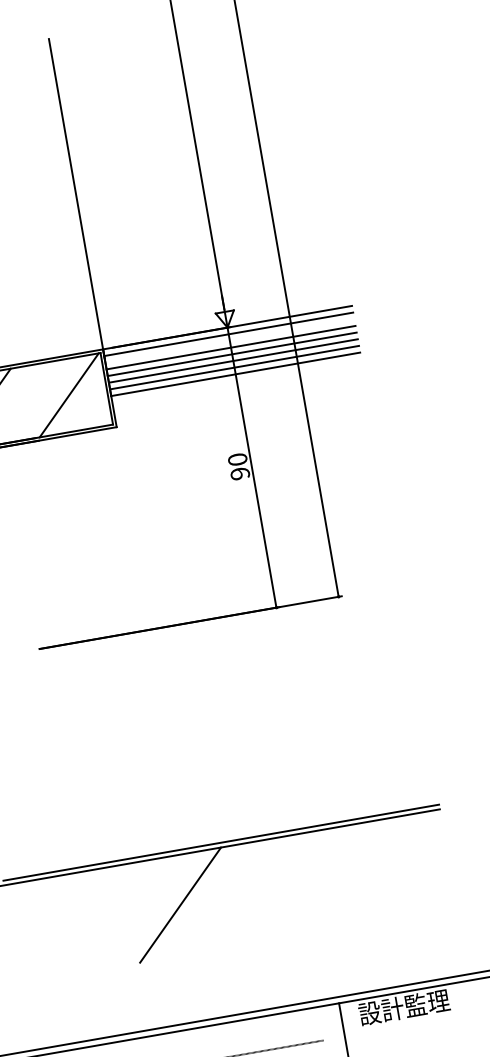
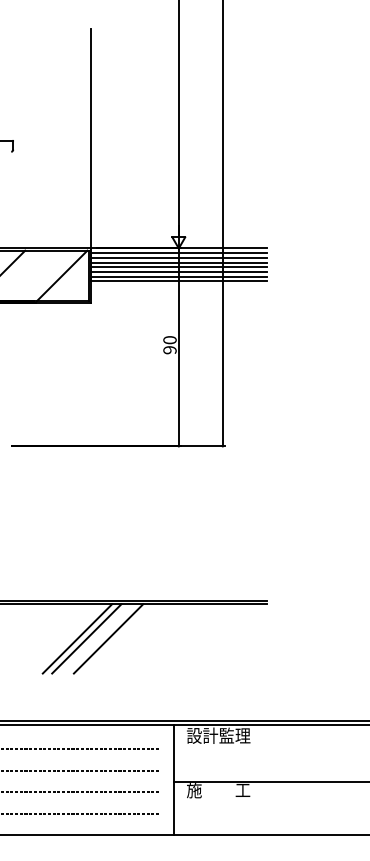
line: (229, 340) -> (178, 257), added
line: (224, 896) -> (108, 638), added
line: (193, 902) -> (86, 638), added

